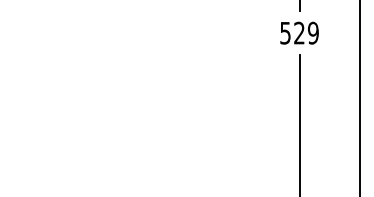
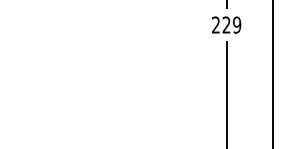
text: (284, 32) -> (215, 24), 529 -> 229

